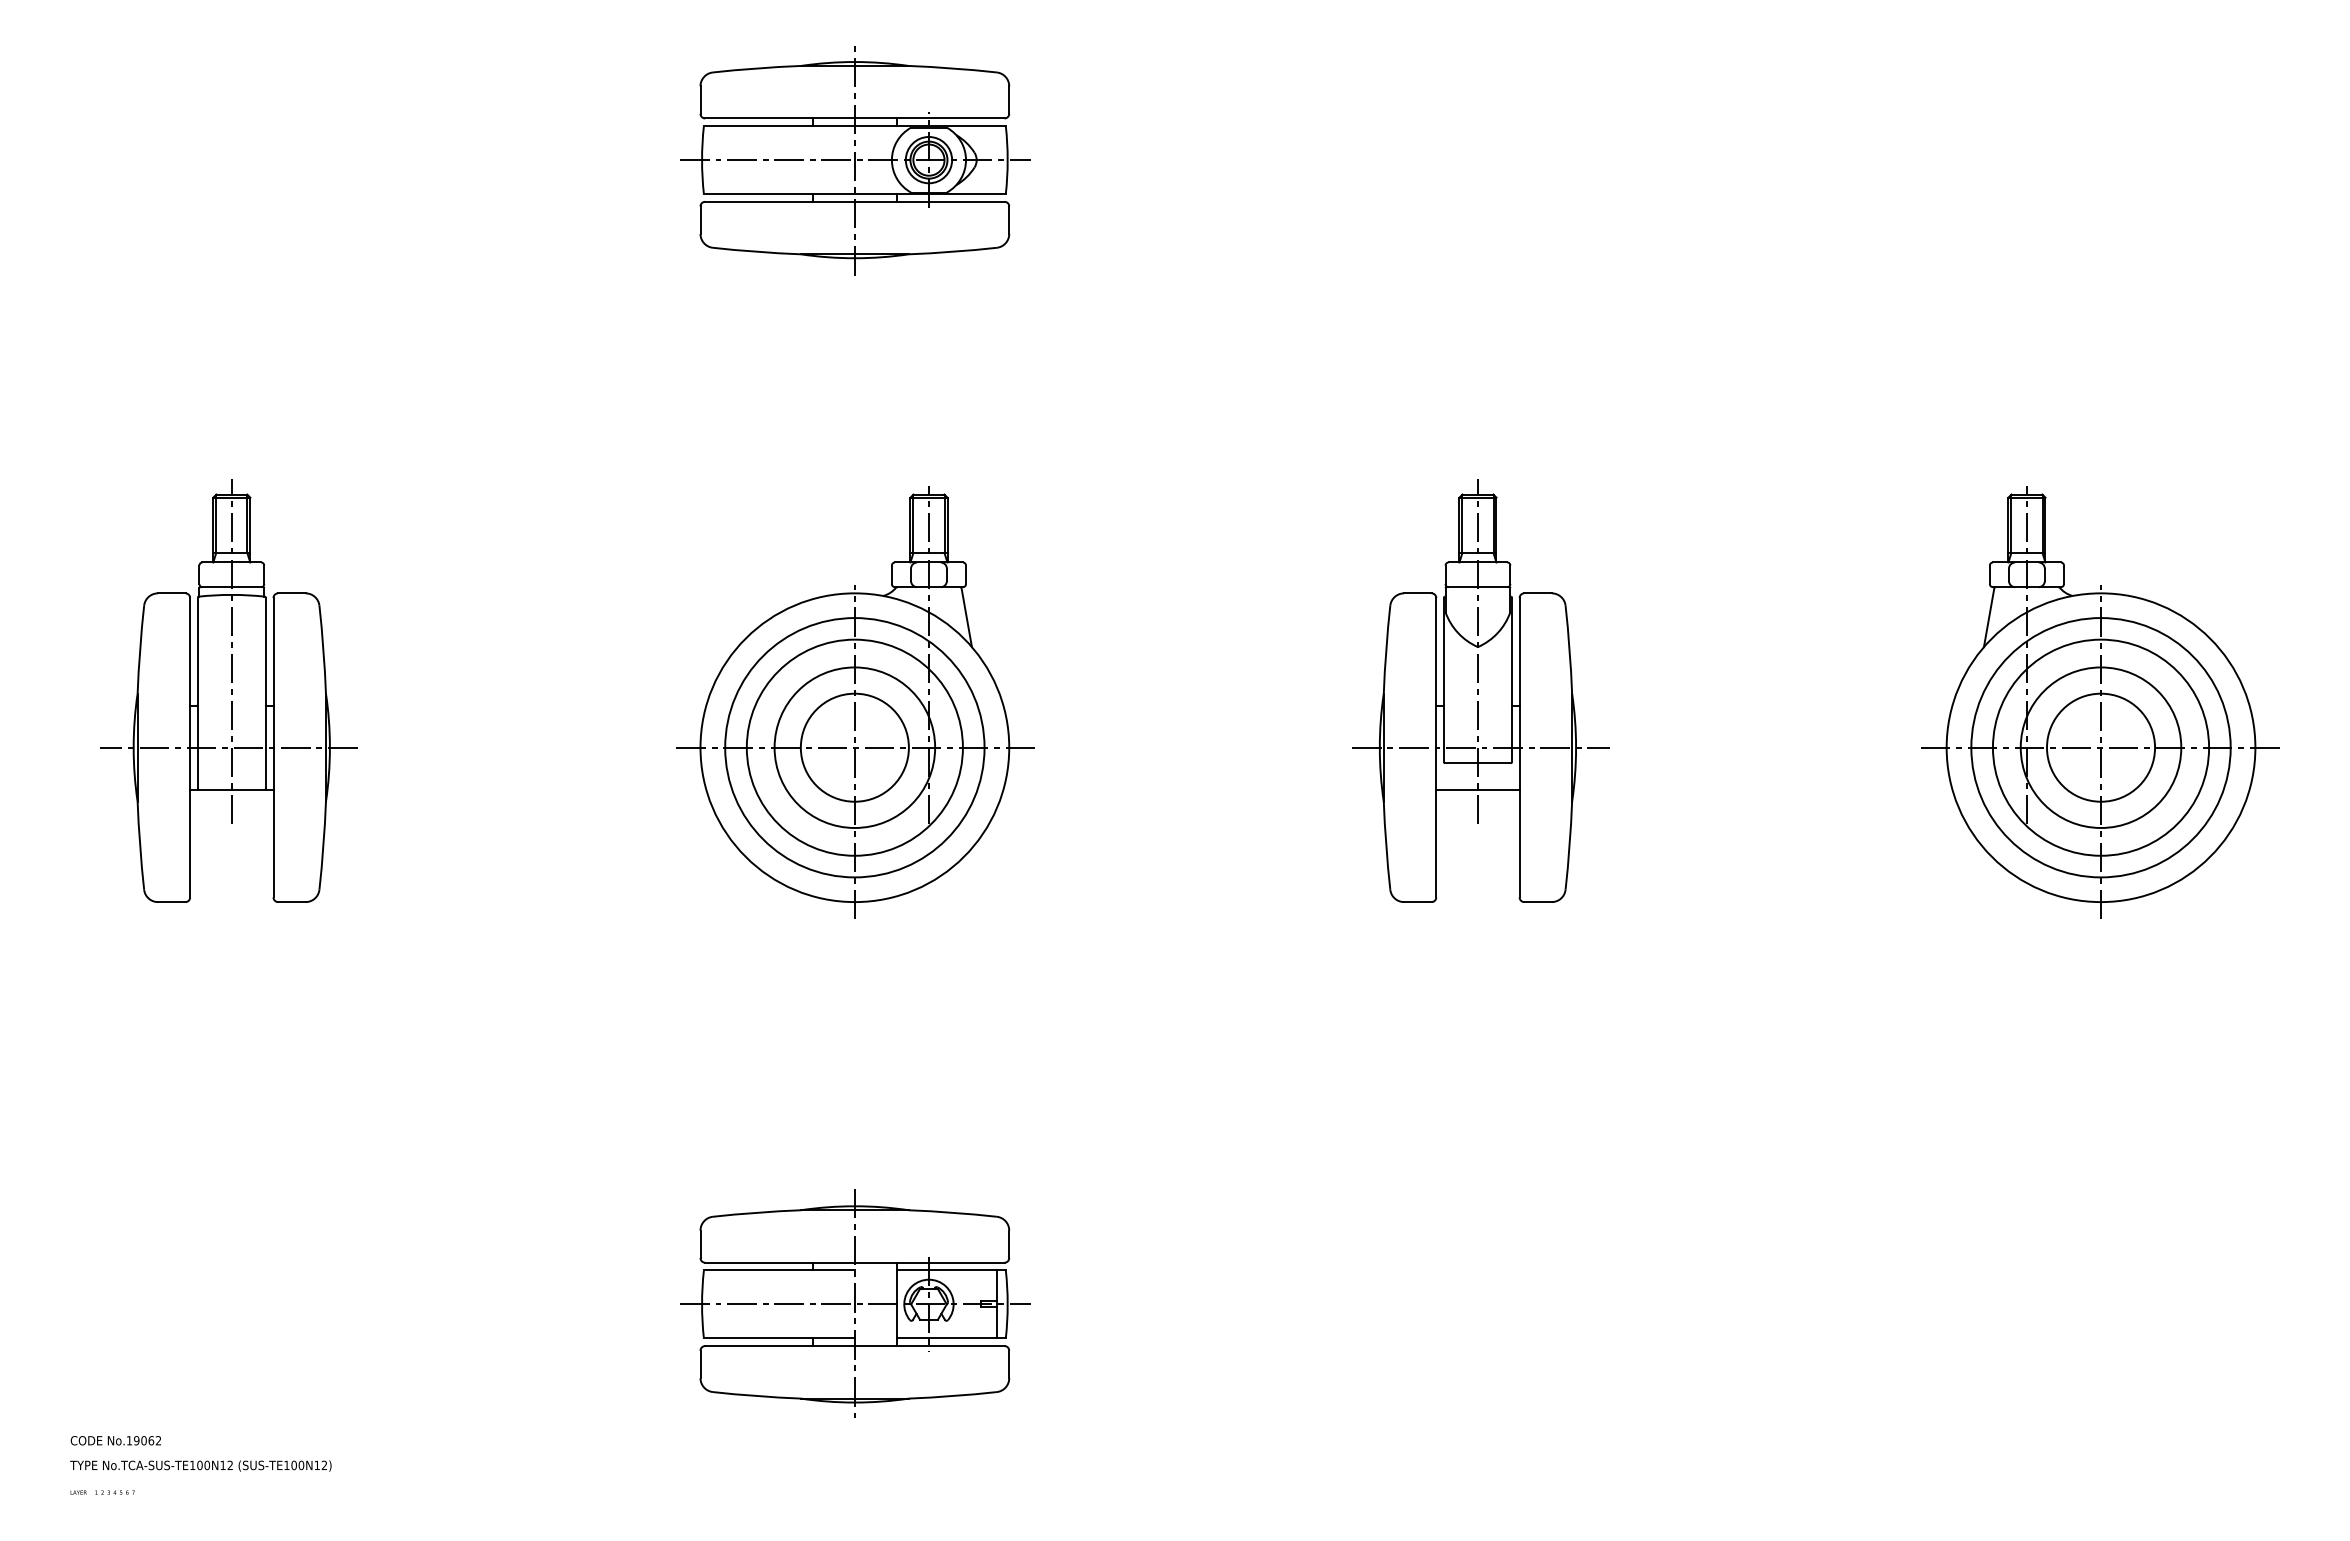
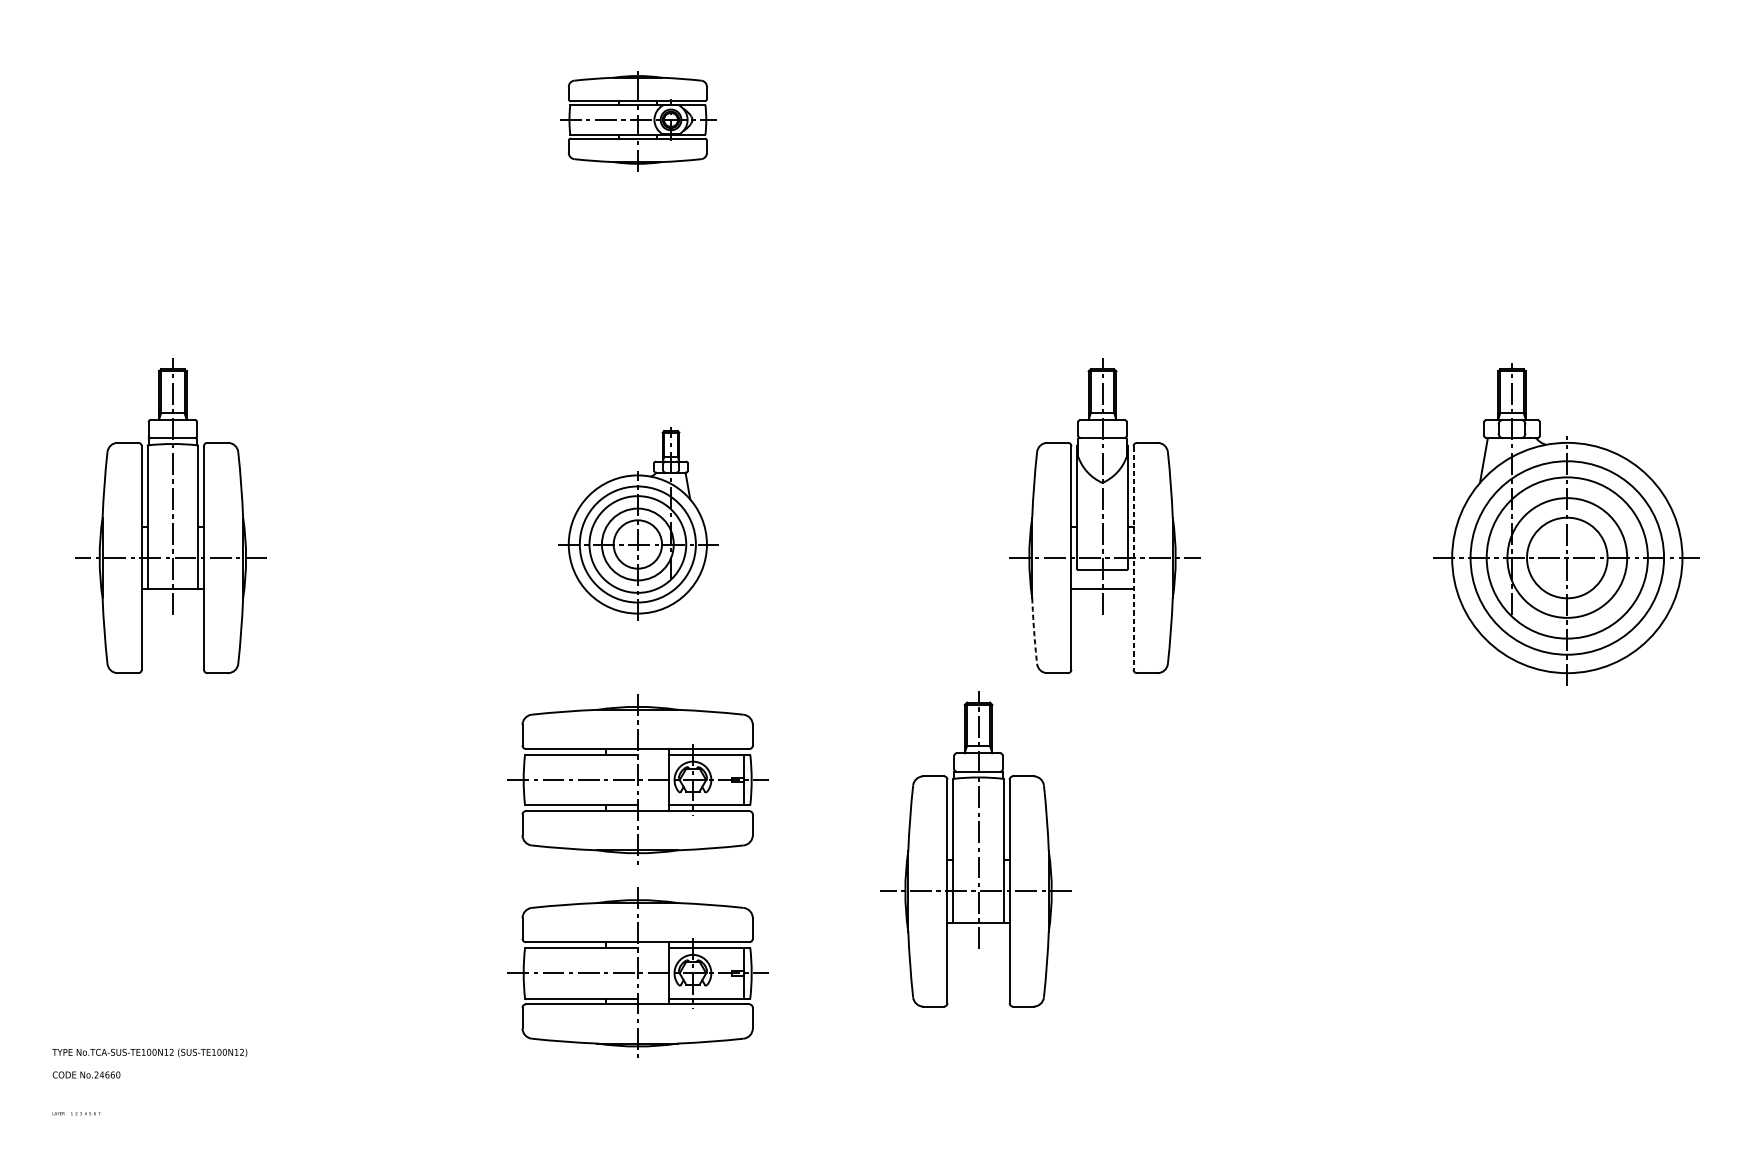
part: (855, 160) -> (638, 119), size x0.6
part: (855, 702) -> (638, 524), size x0.6
line: (1519, 747) -> (1133, 557), solid -> dashed
arc: (1386, 845) -> (1034, 630), solid -> dashed
part: (855, 1044) -> (638, 779), added
part: (1308, 1137) -> (976, 848), added
text: (143, 1440) -> (107, 1074), No.19062 -> No.24660
text: (200, 1465) -> (149, 1052), moved

